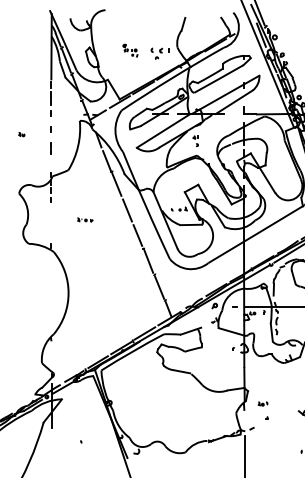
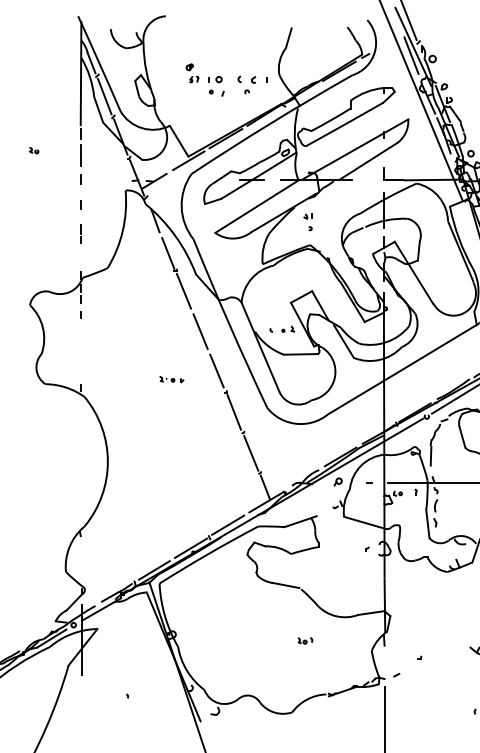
part: (130, 50) -> (205, 79), size x1.67
part: (21, 134) -> (33, 150), moved
part: (85, 219) -> (172, 378), moved
part: (262, 403) -> (304, 640), moved

